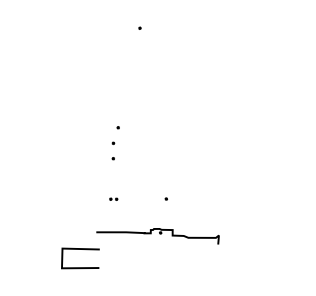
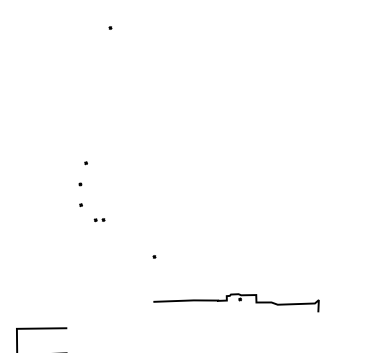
part: (113, 198) -> (99, 219), moved
part: (157, 236) -> (236, 304), moved

